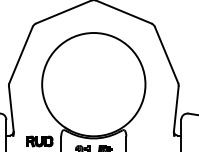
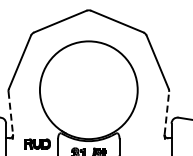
line: (175, 108) -> (166, 112), solid -> dashed
line: (11, 109) -> (10, 113), solid -> dashed

